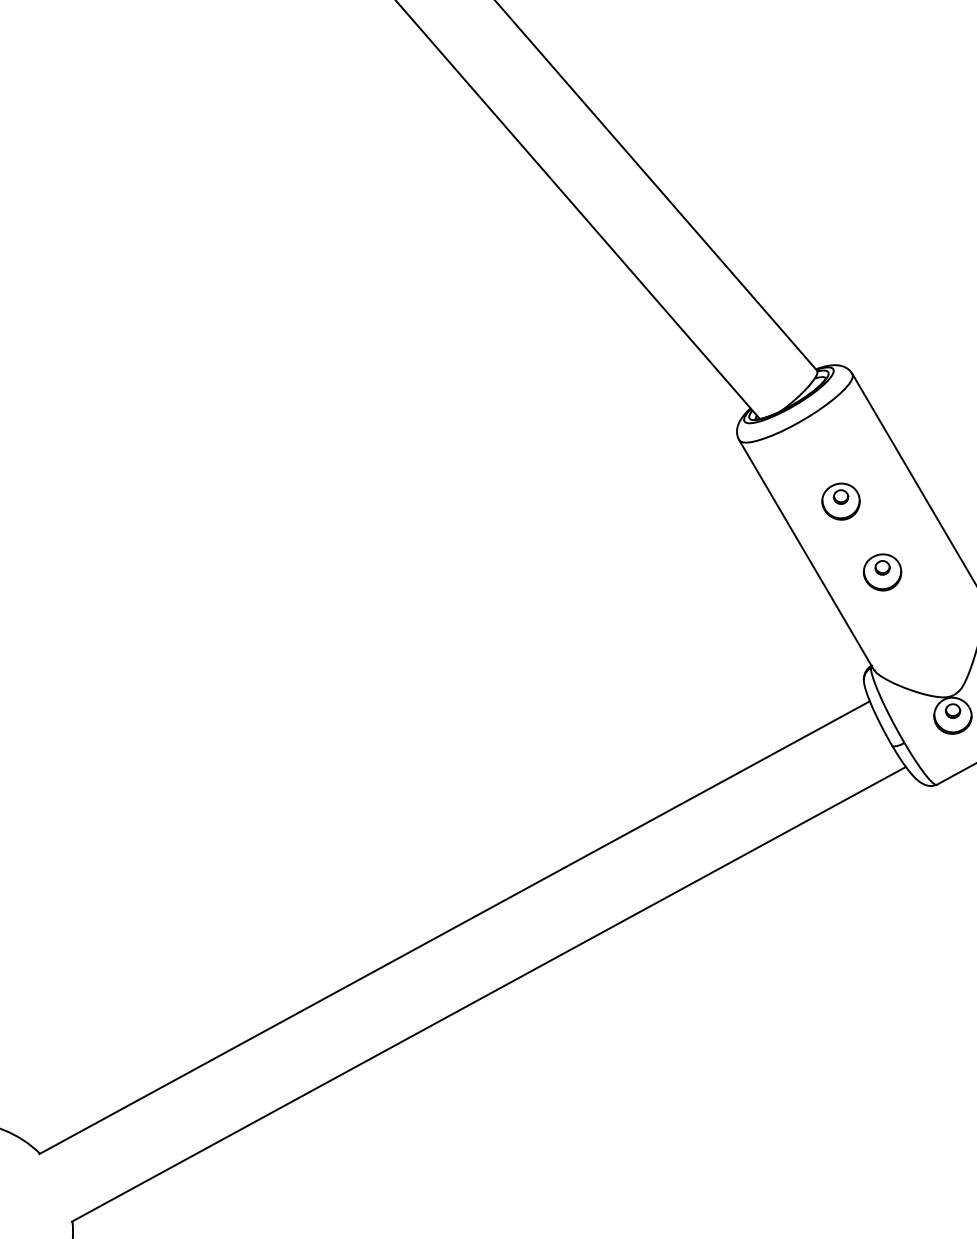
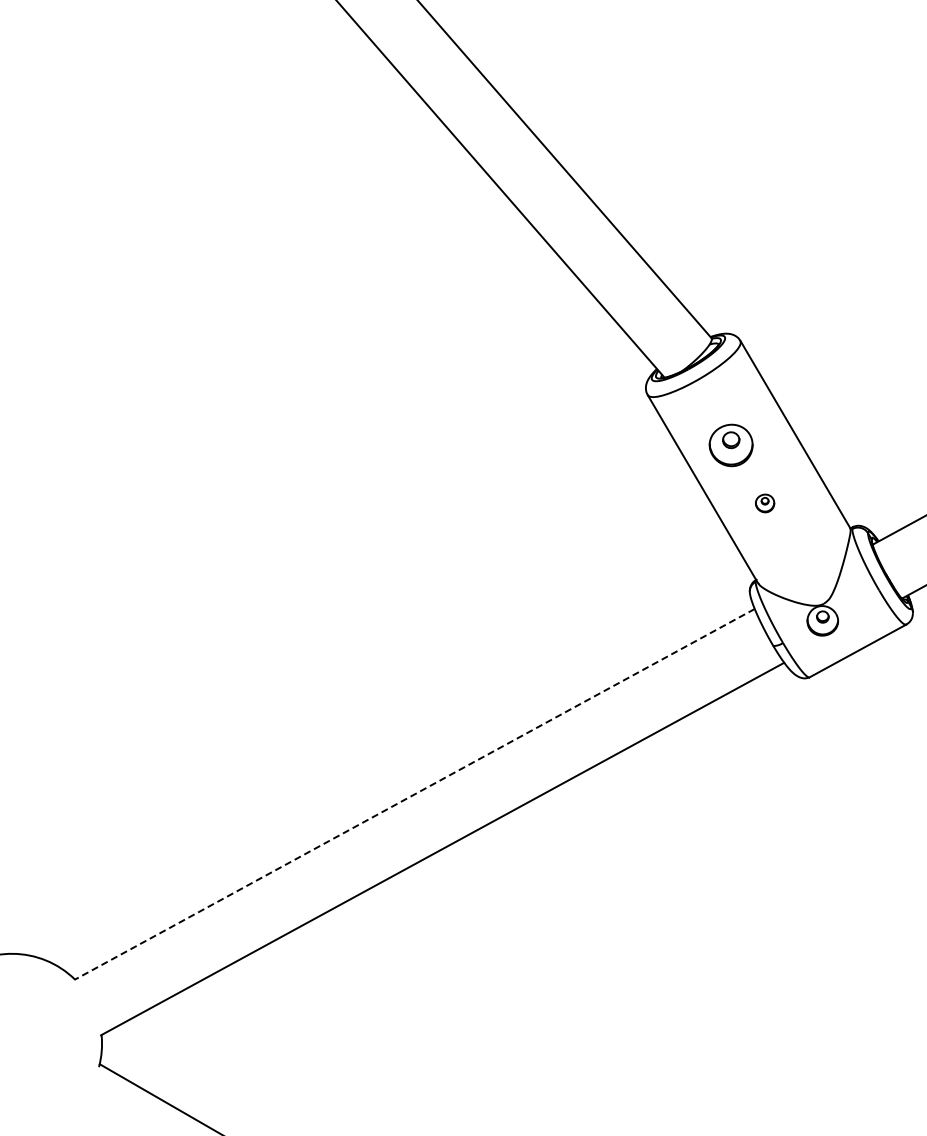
part: (840, 501) -> (730, 445), size x1.4
part: (881, 572) -> (764, 503), size x0.6
line: (454, 927) -> (414, 794), solid -> dashed

